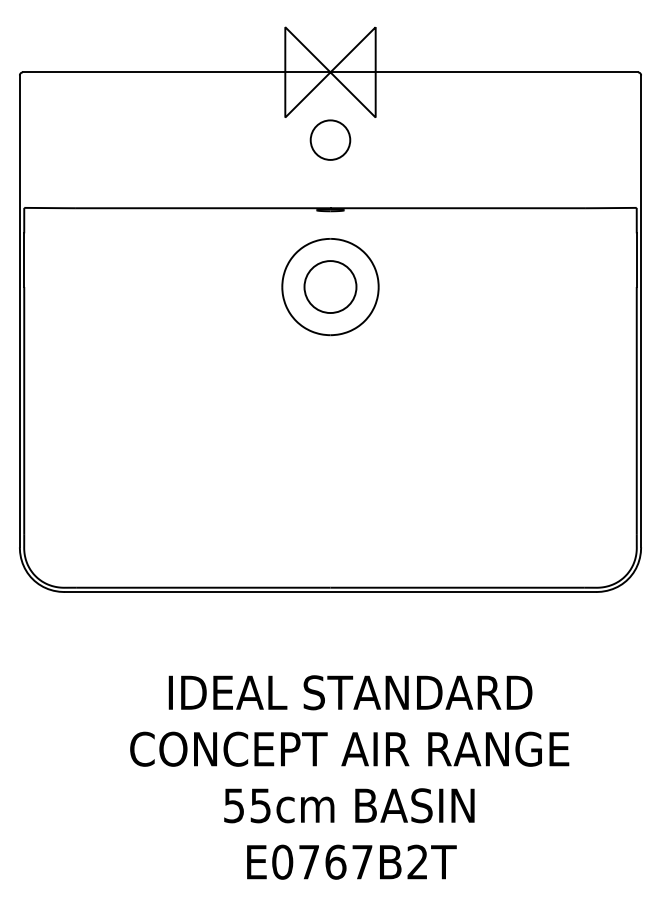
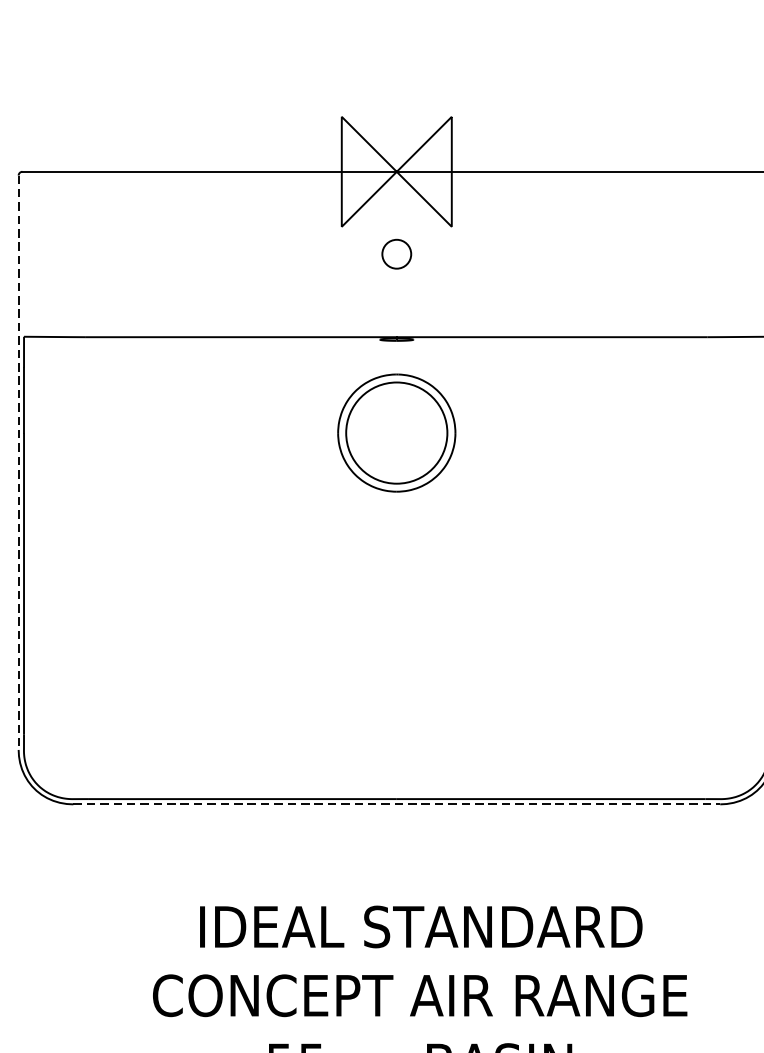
circle: (330, 139) -> (396, 253), size x0.6
circle: (330, 287) -> (396, 433), size x1.6
line: (19, 311) -> (18, 462), solid -> dashed
line: (330, 592) -> (396, 804), solid -> dashed

